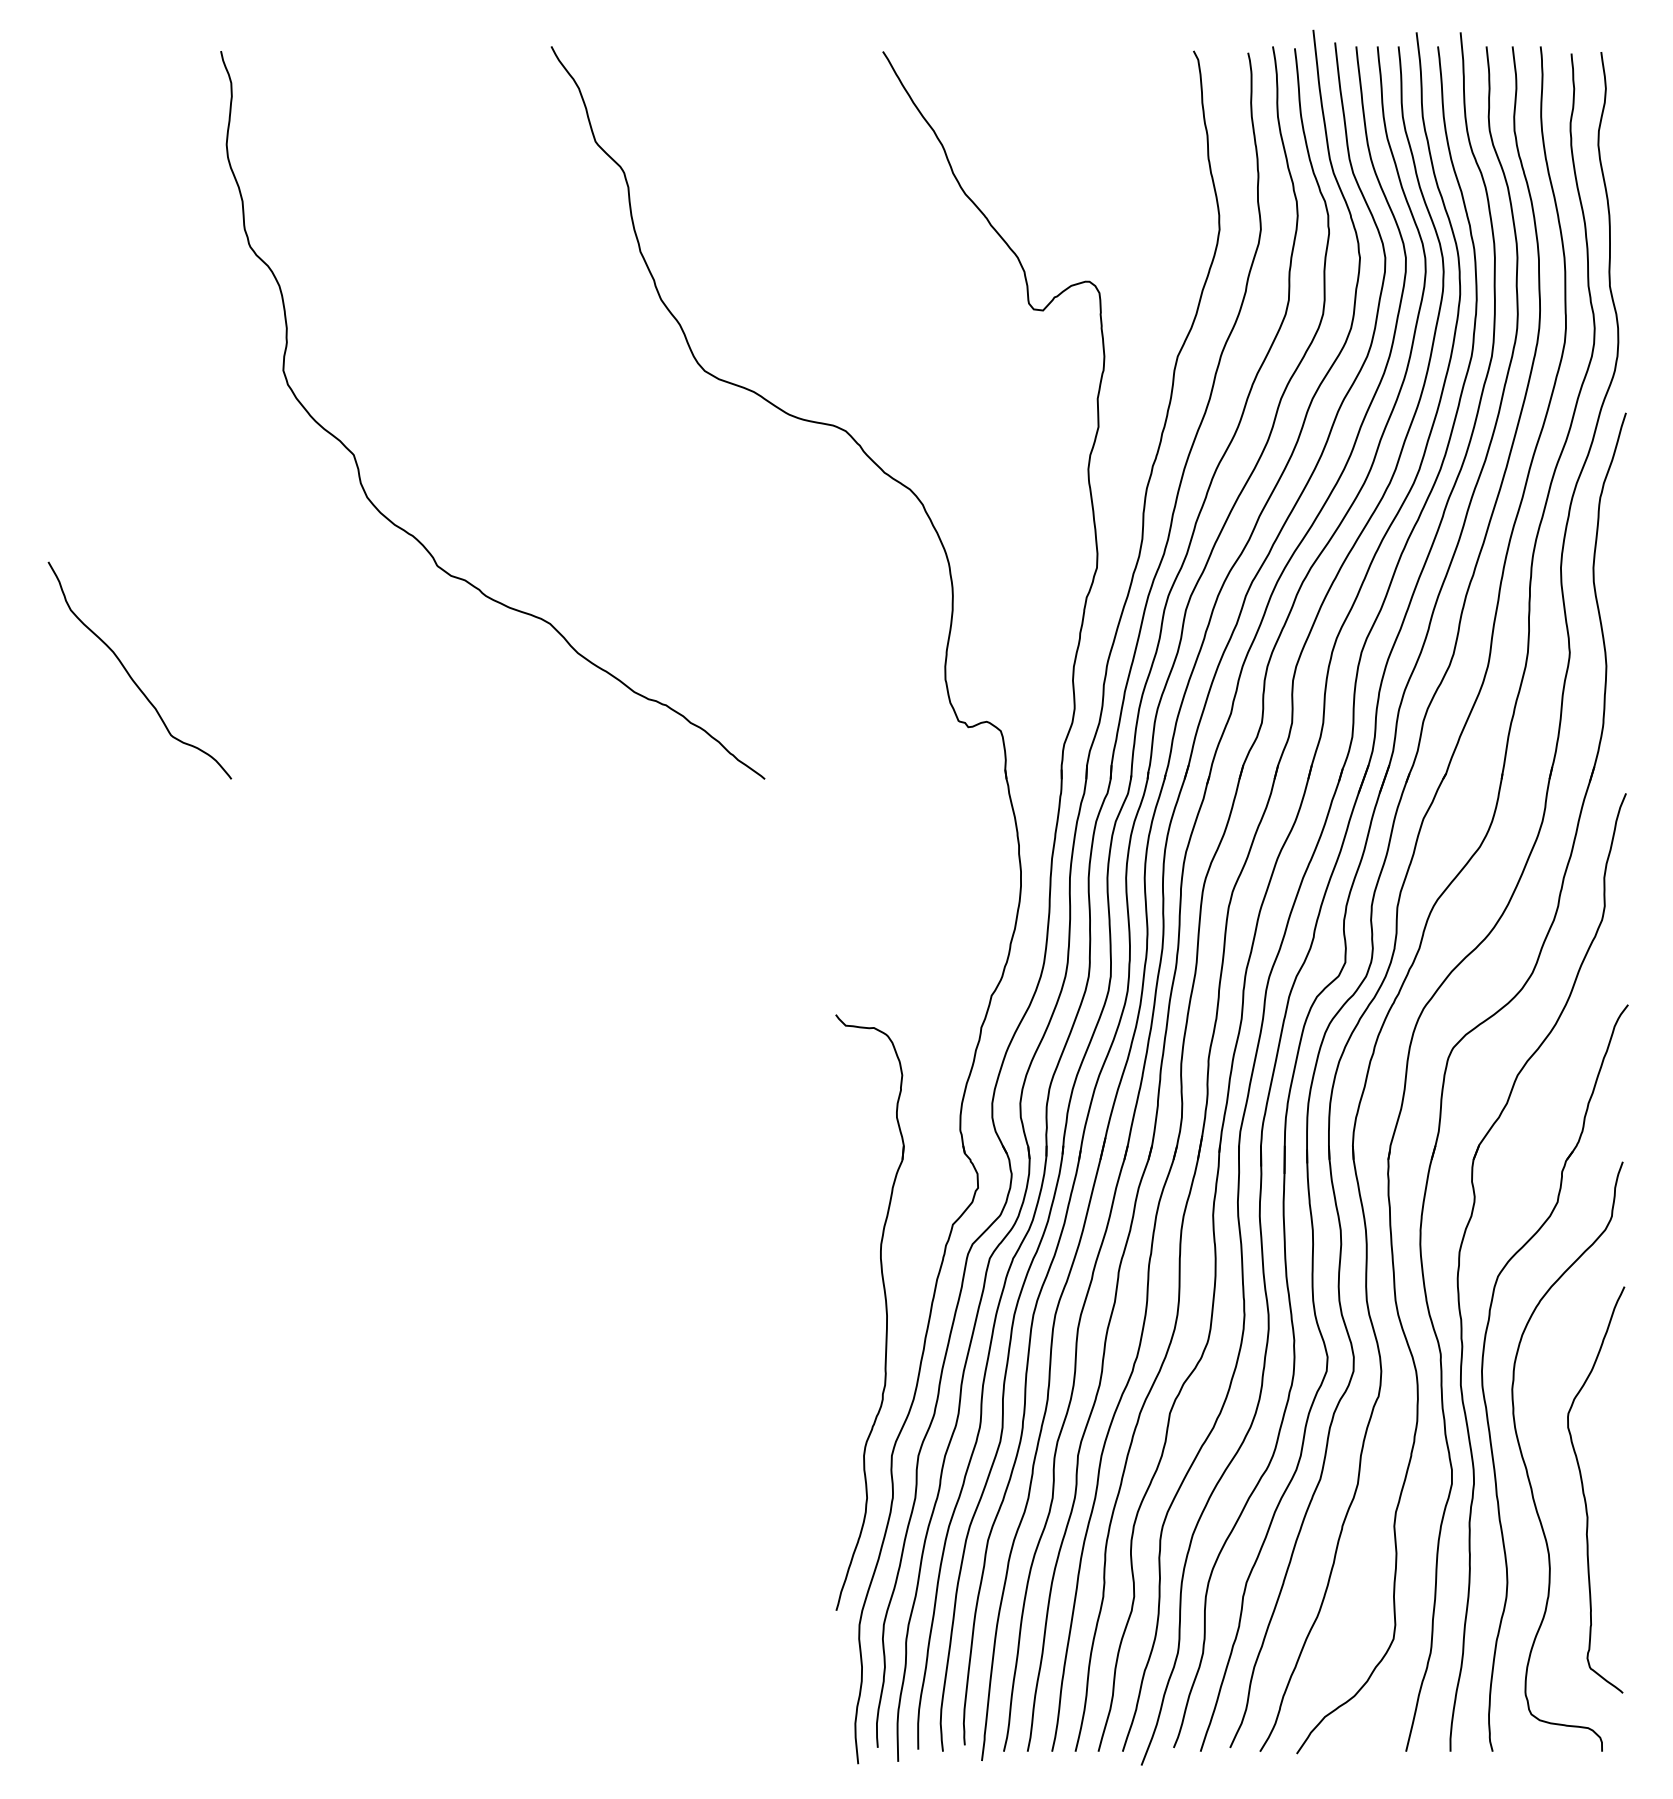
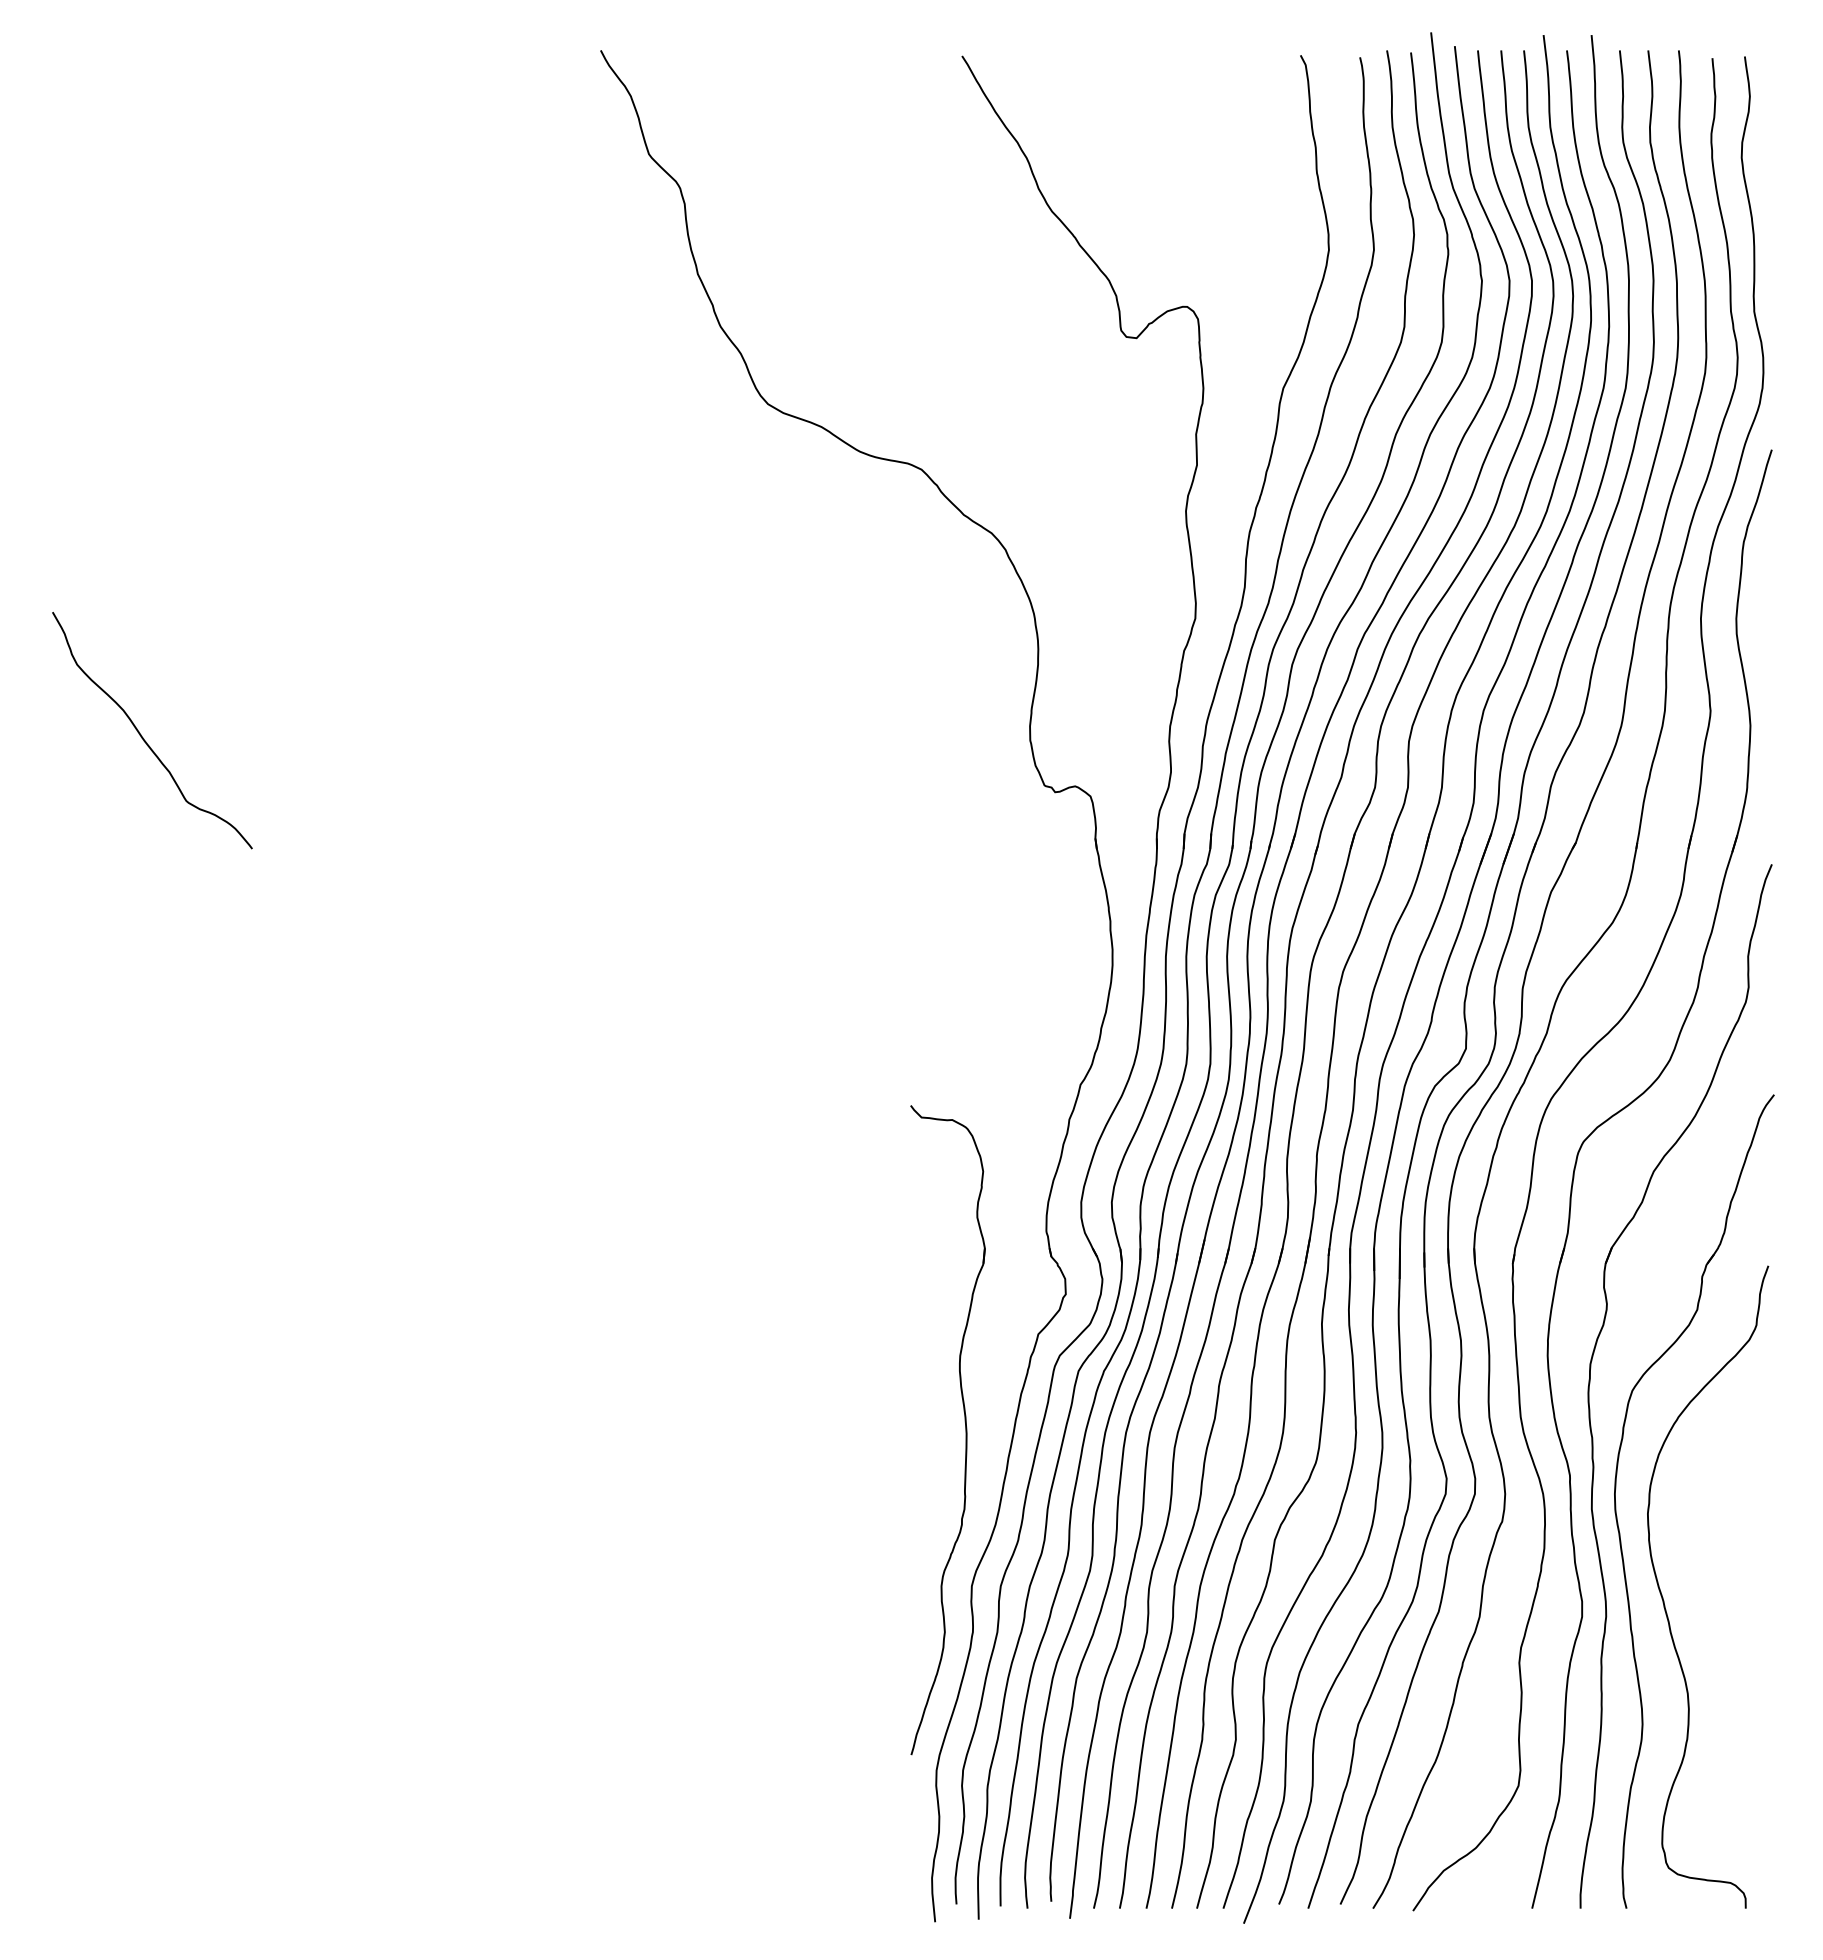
curve: (355, 456) -> (387, 497), removed
curve: (1584, 1491) -> (1726, 1625), removed

